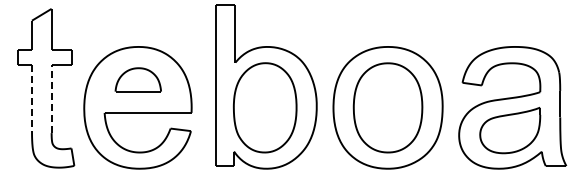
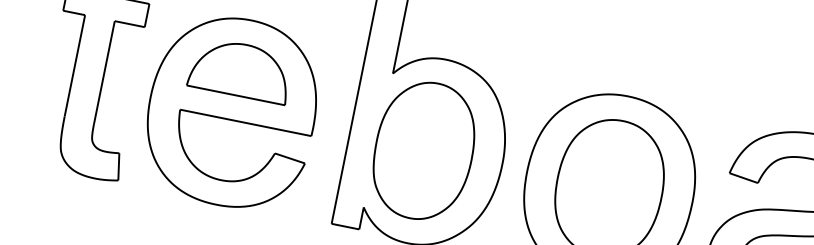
part: (138, 79) -> (241, 69), size x1.43
line: (32, 98) -> (75, 65), dashed -> solid
line: (51, 98) -> (104, 71), dashed -> solid

